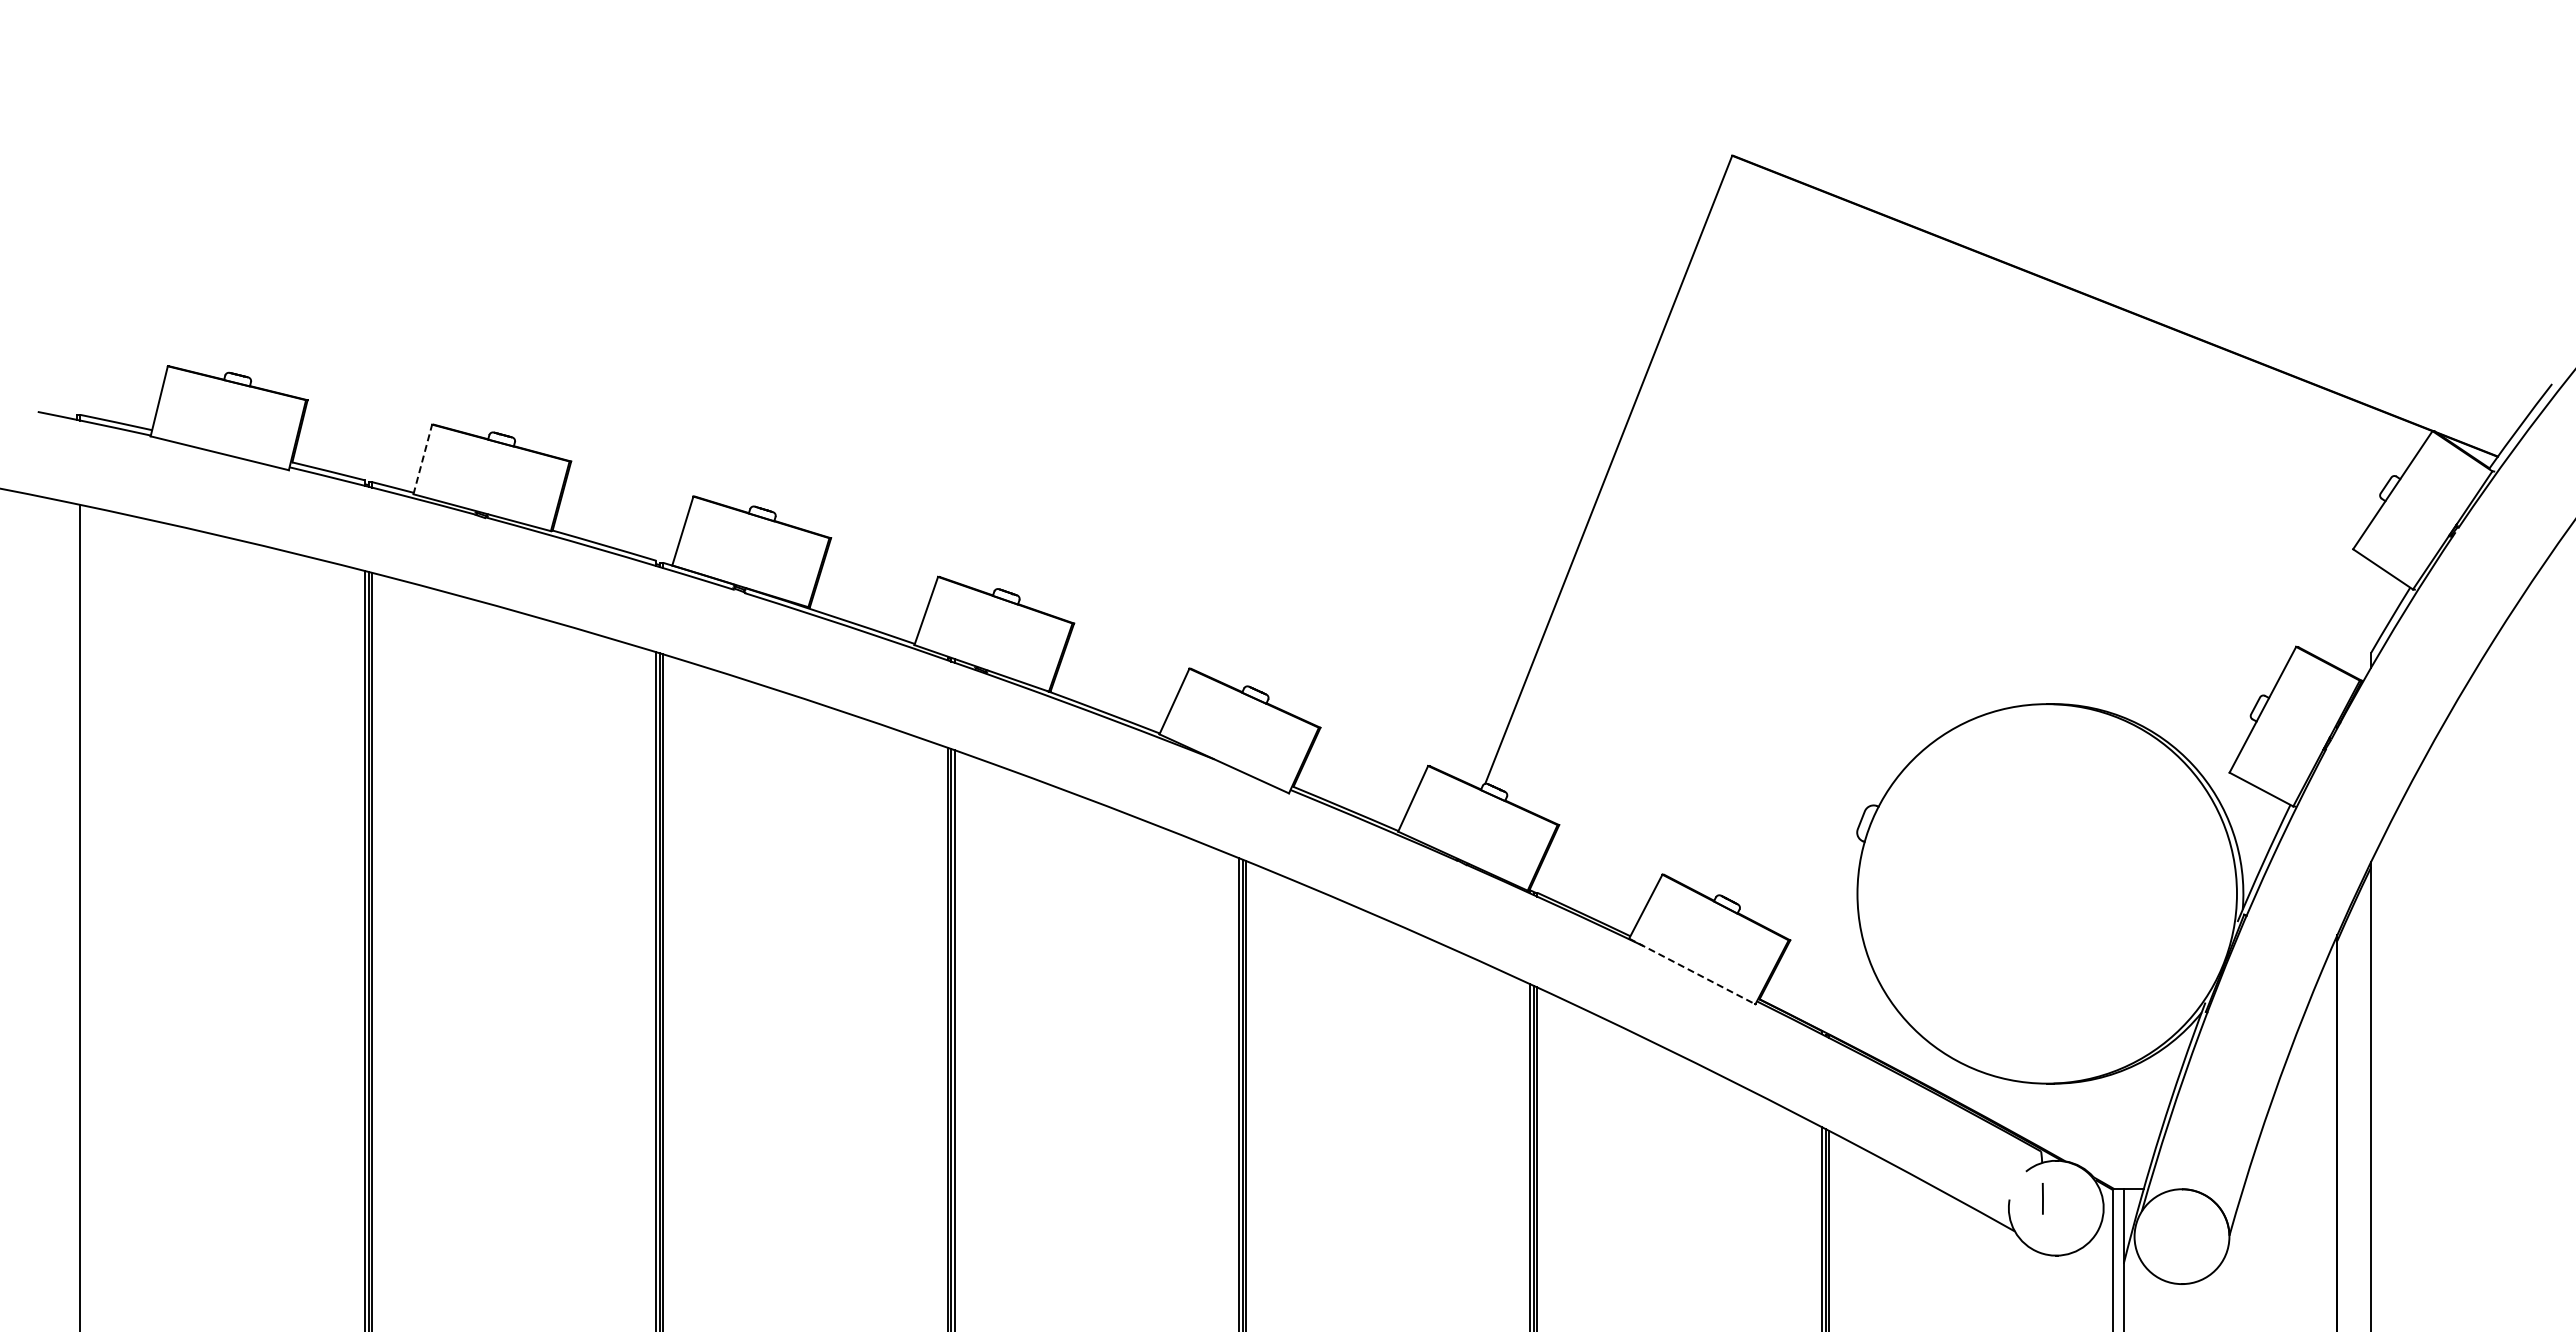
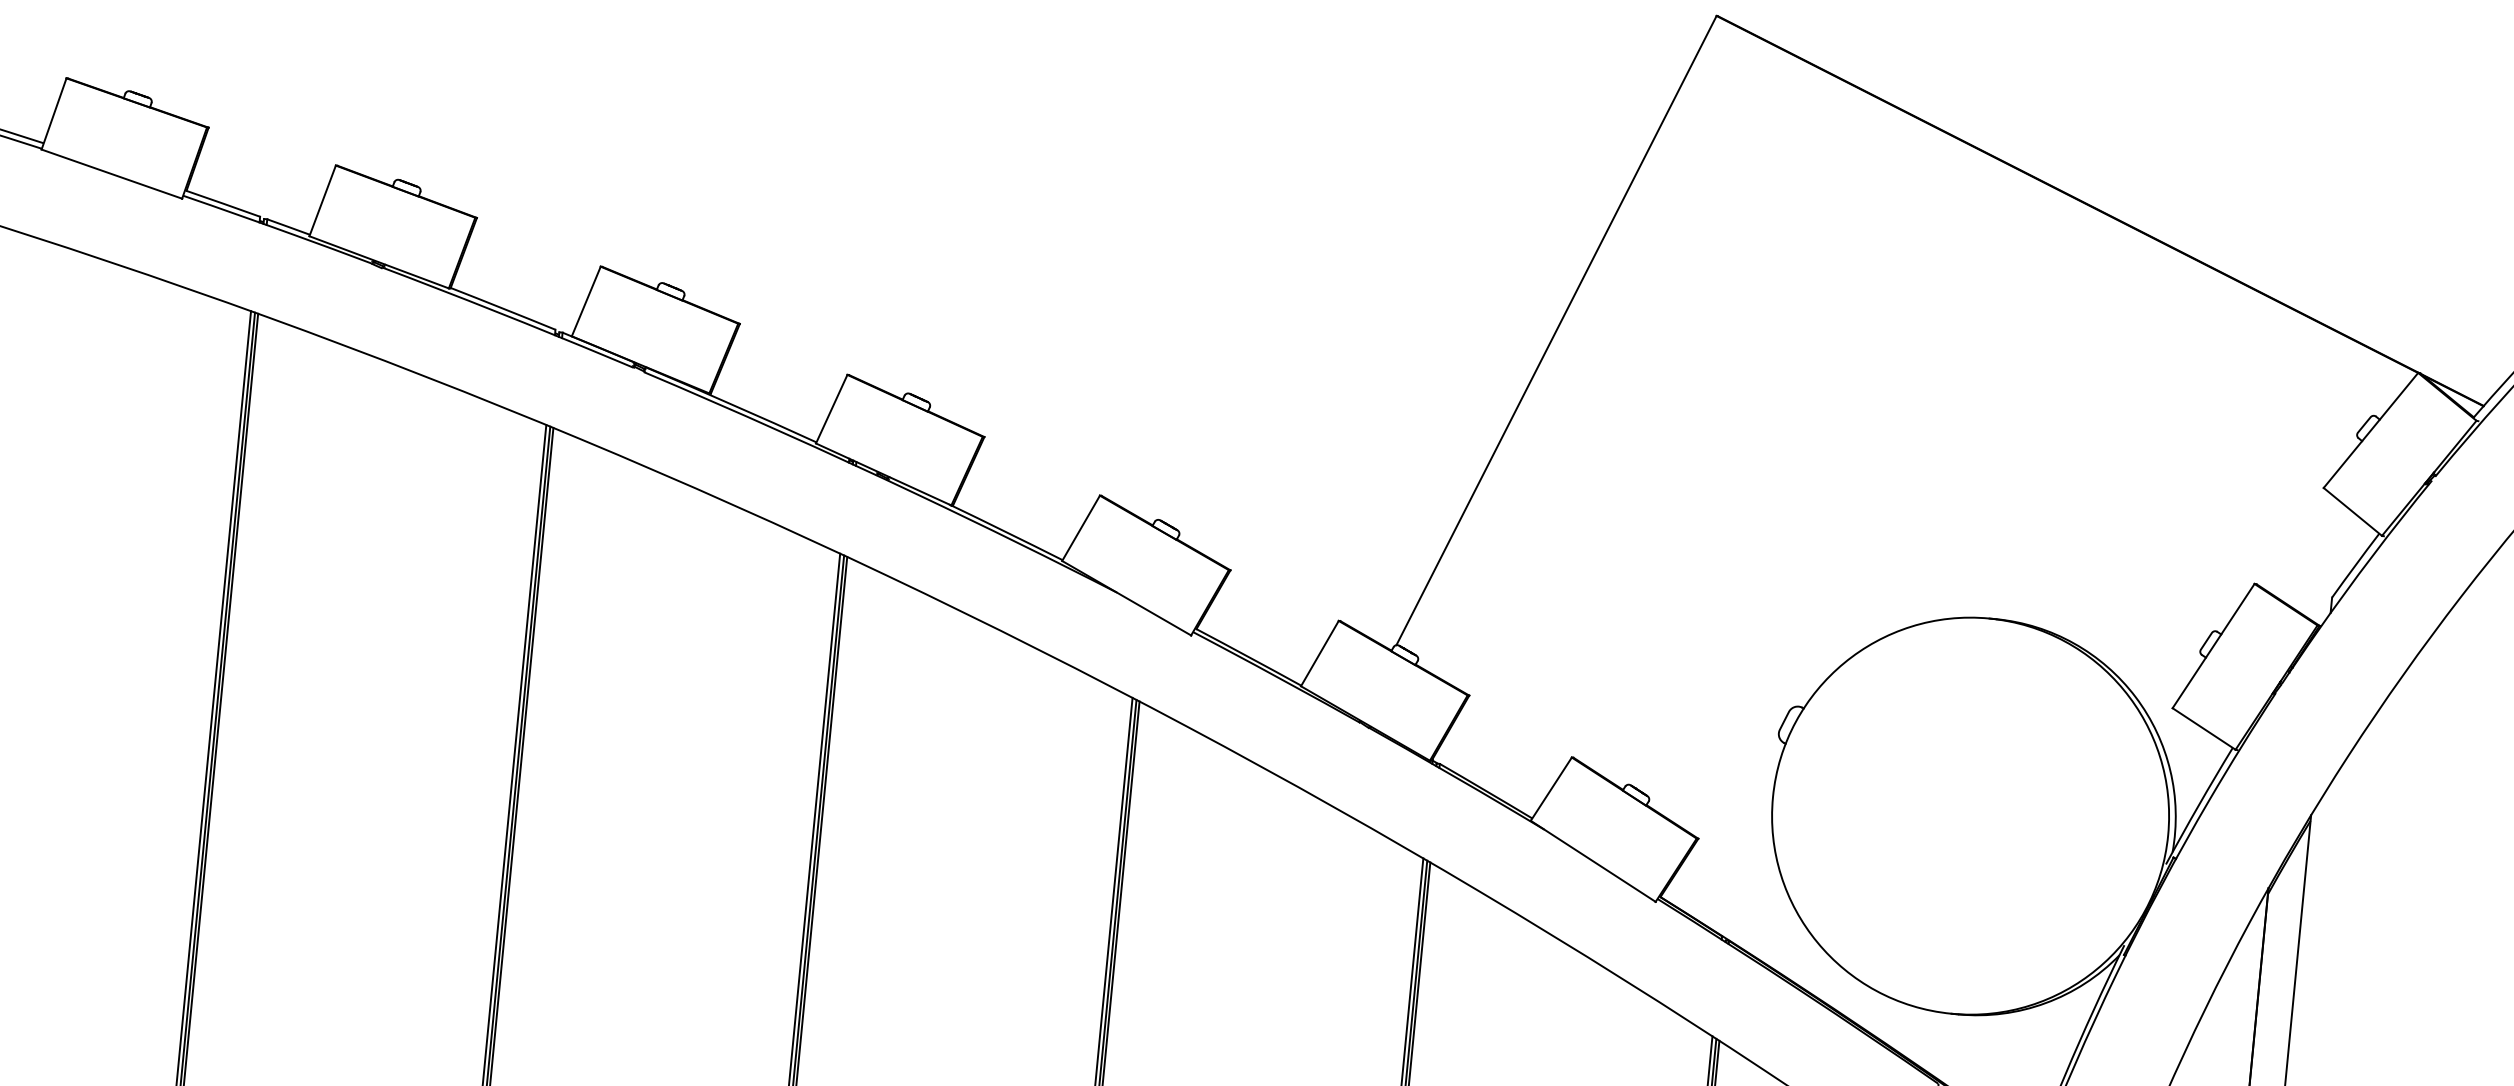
line: (422, 459) -> (322, 200), dashed -> solid
line: (1692, 971) -> (1593, 861), dashed -> solid

